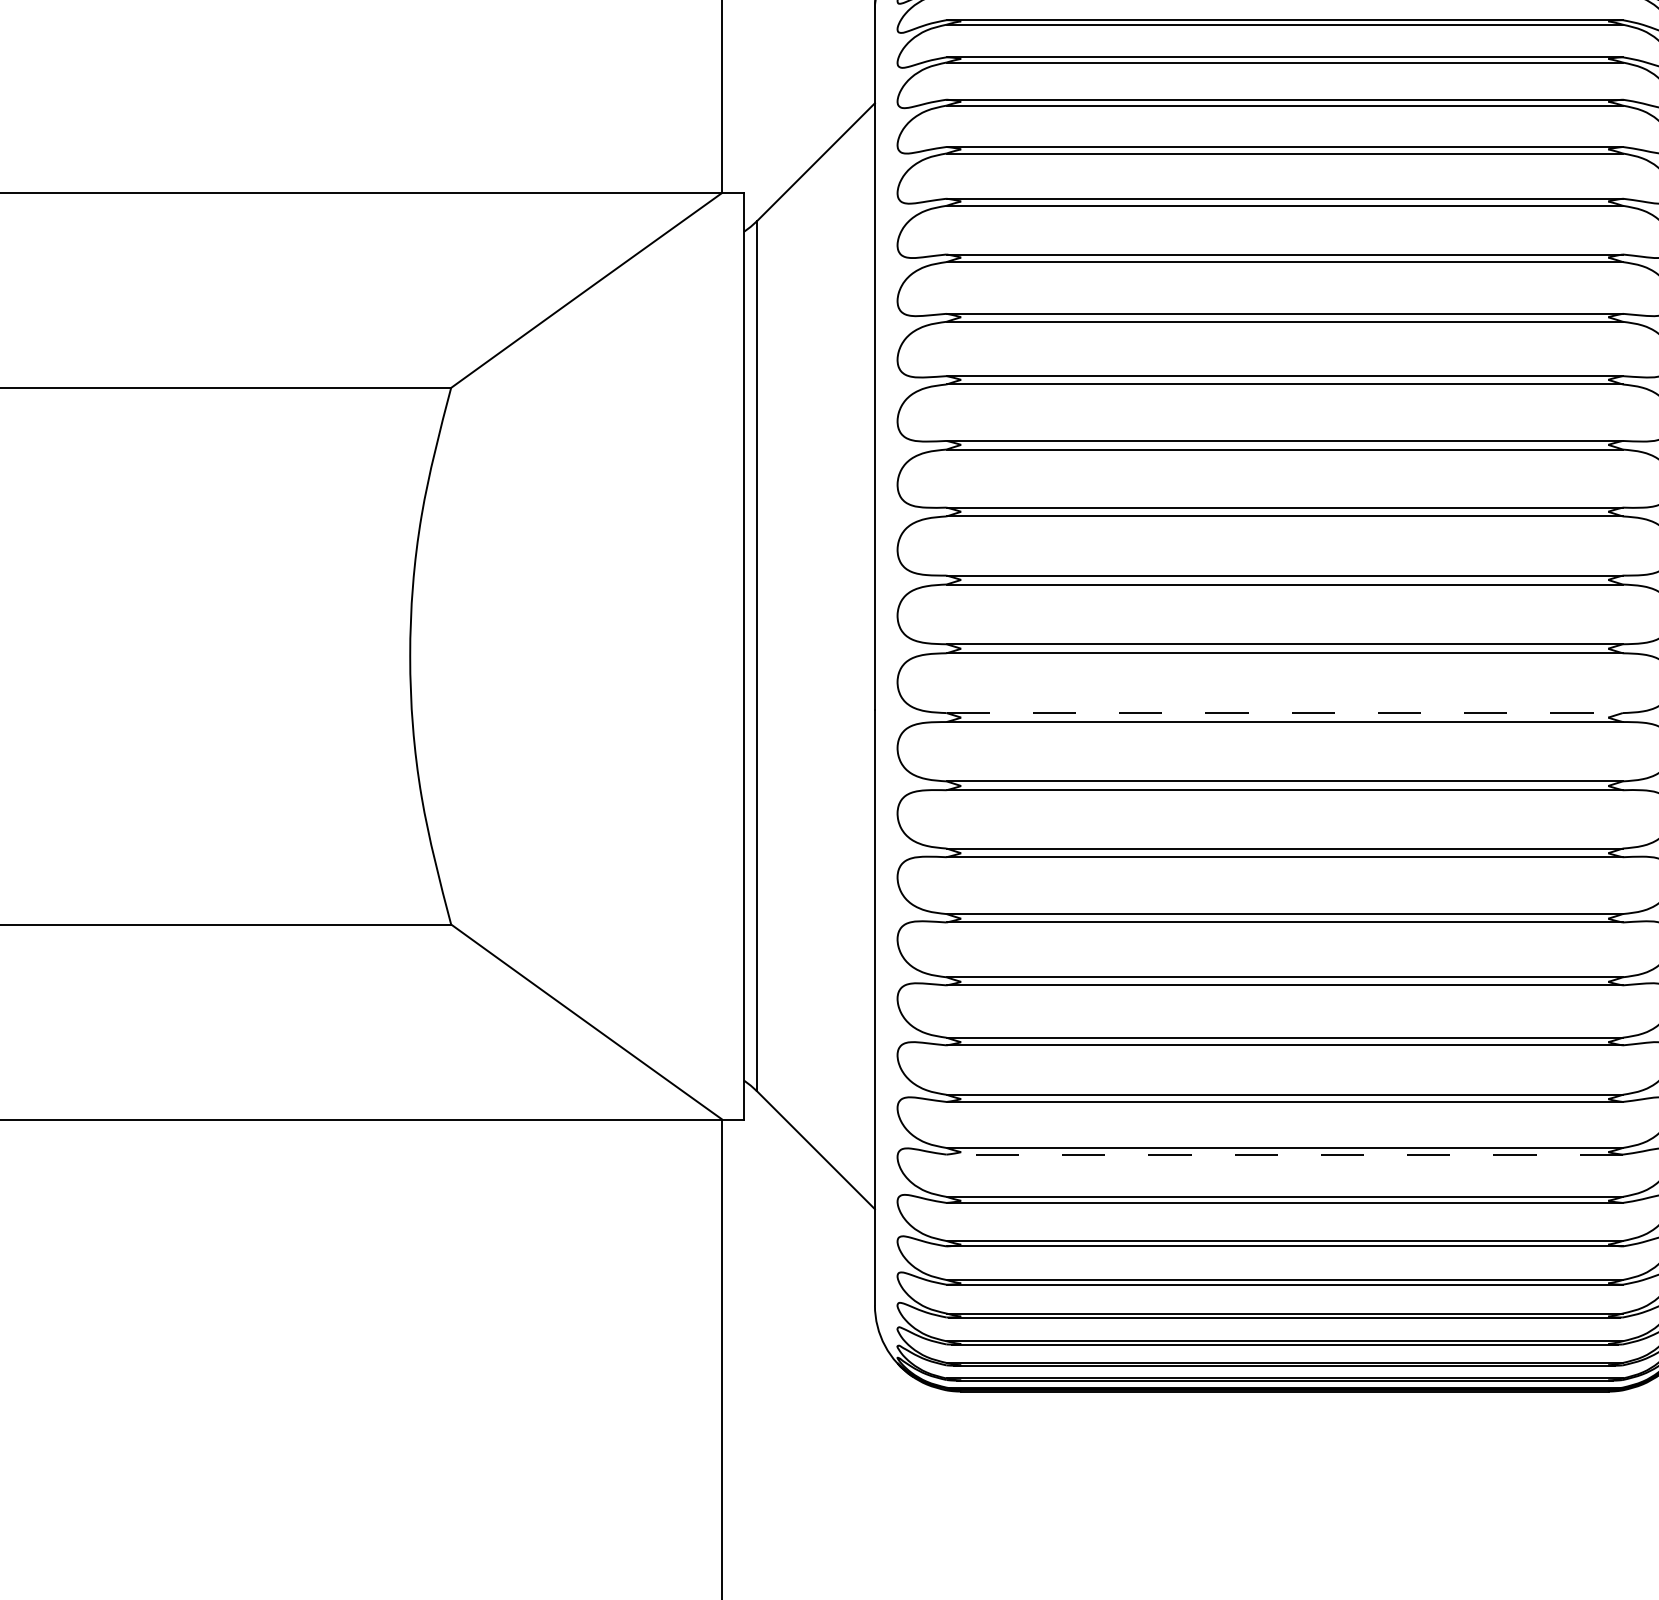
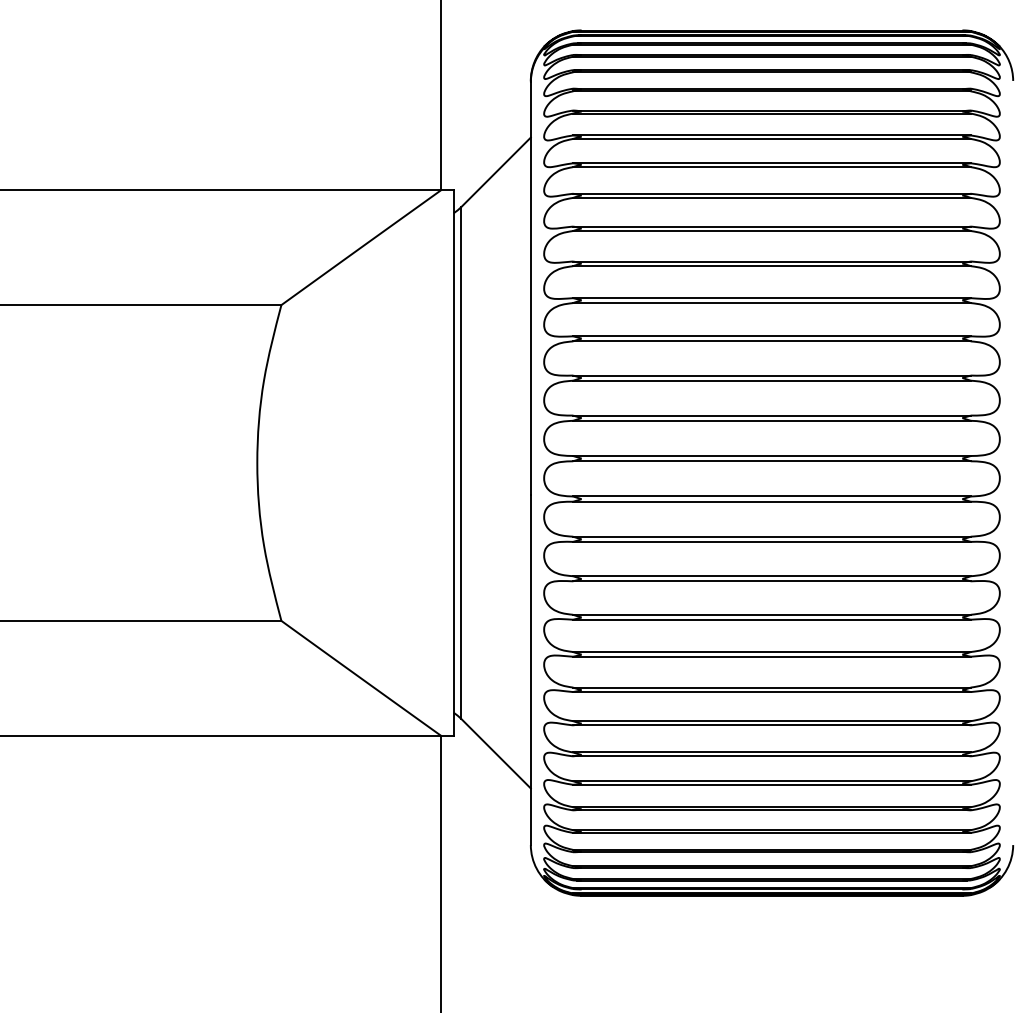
line: (1285, 713) -> (772, 496), dashed -> solid
line: (1283, 1154) -> (771, 756), dashed -> solid

